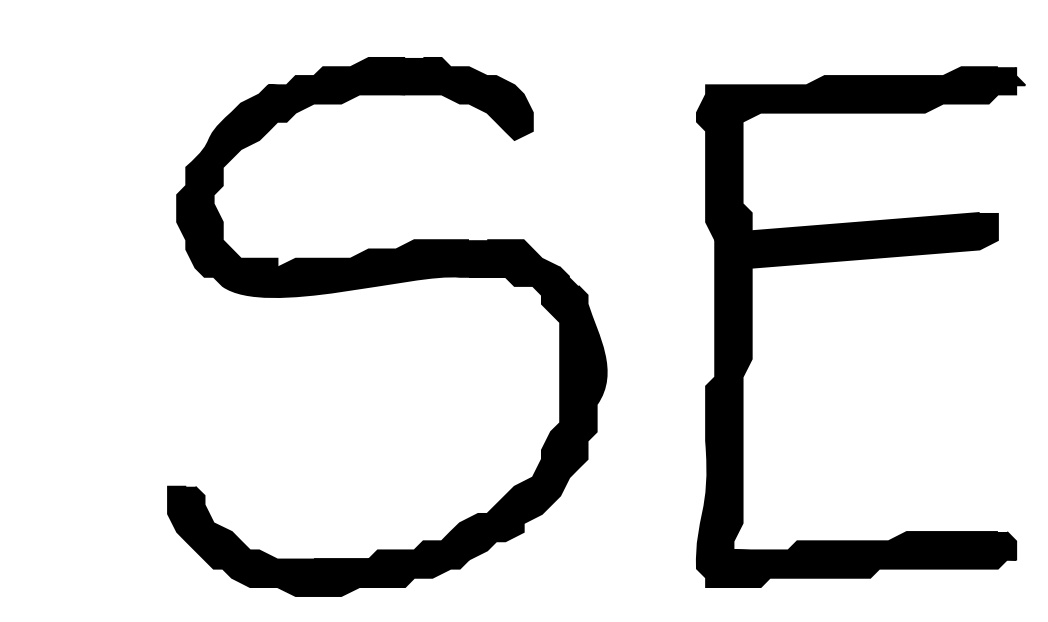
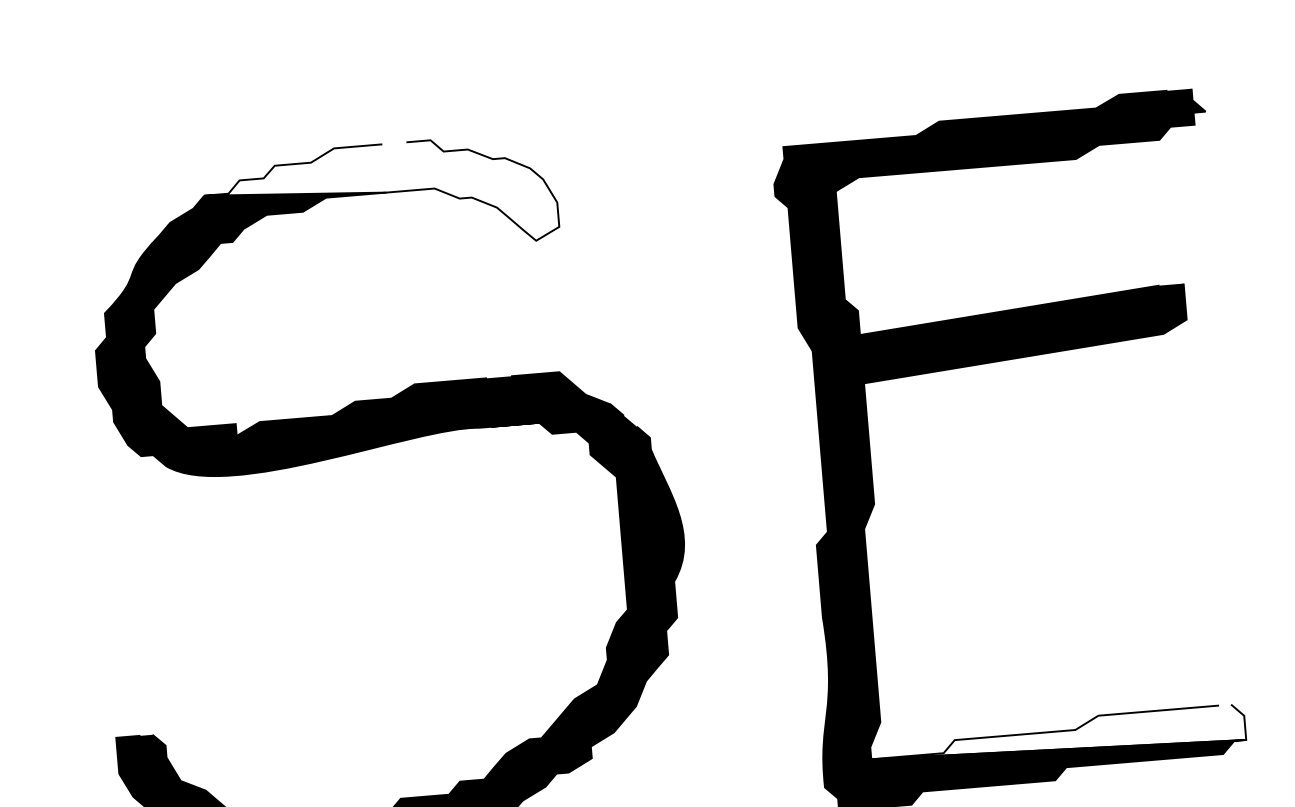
fill: (400, 98) -> (380, 198), removed
fill: (874, 545) -> (1057, 737), removed

